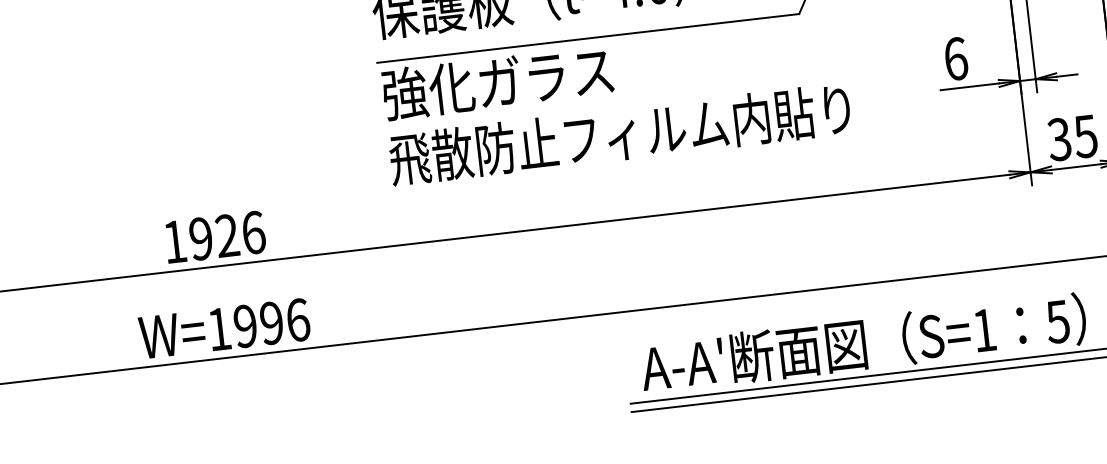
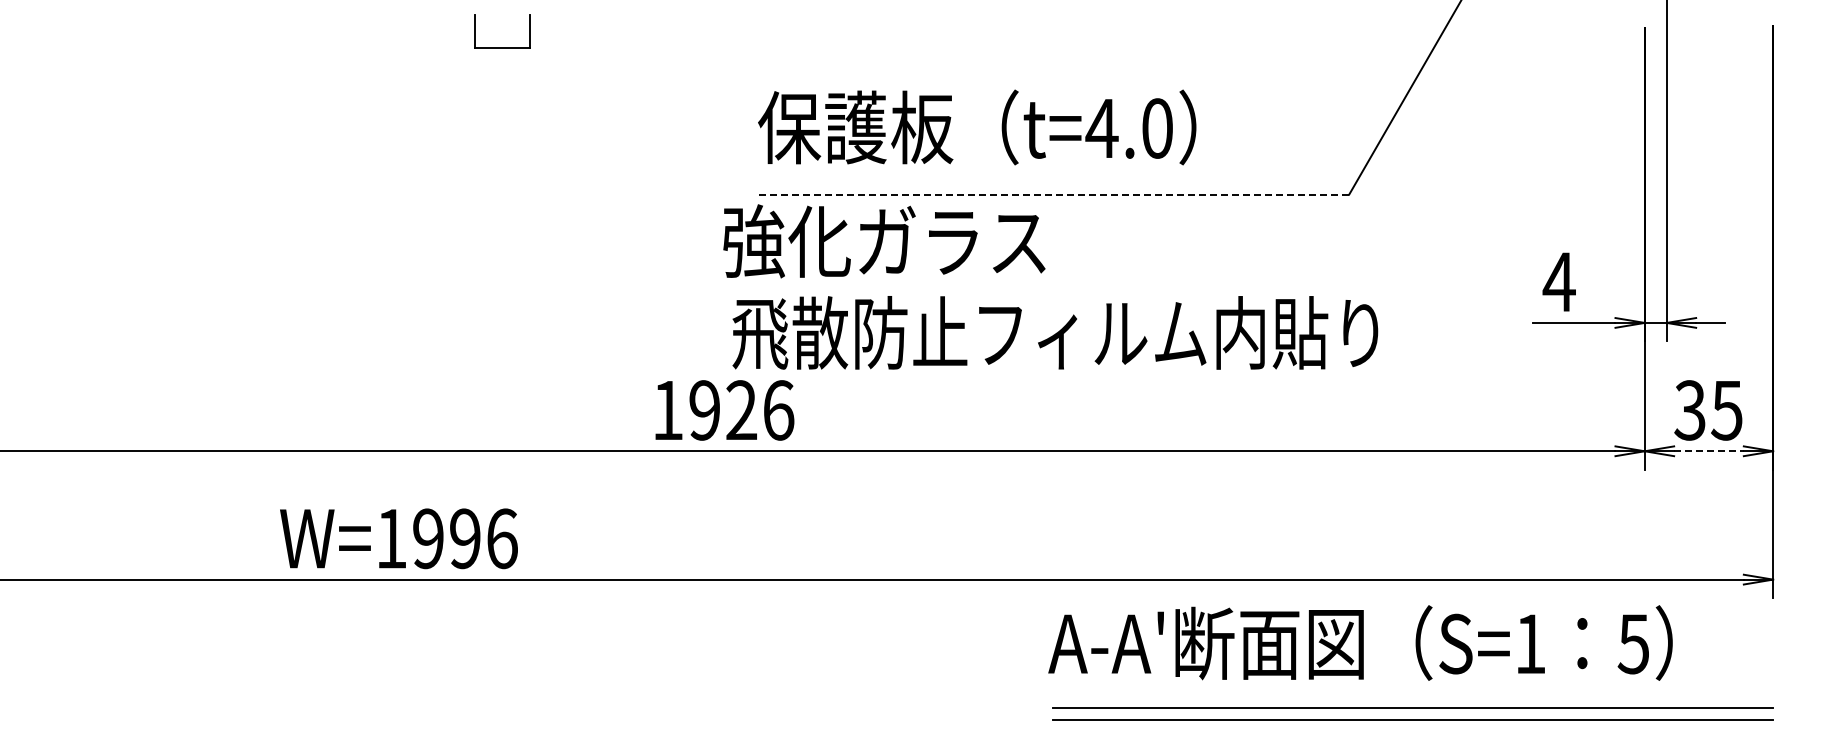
line: (588, 38) -> (1052, 194), solid -> dashed
text: (955, 58) -> (1558, 281), 6 -> 4
text: (497, 82) -> (884, 241), moved
text: (620, 134) -> (1055, 332), moved
line: (1075, 167) -> (1708, 451), solid -> dashed
text: (215, 237) -> (724, 410), moved
text: (224, 328) -> (398, 538), moved
text: (863, 343) -> (1360, 642), moved

